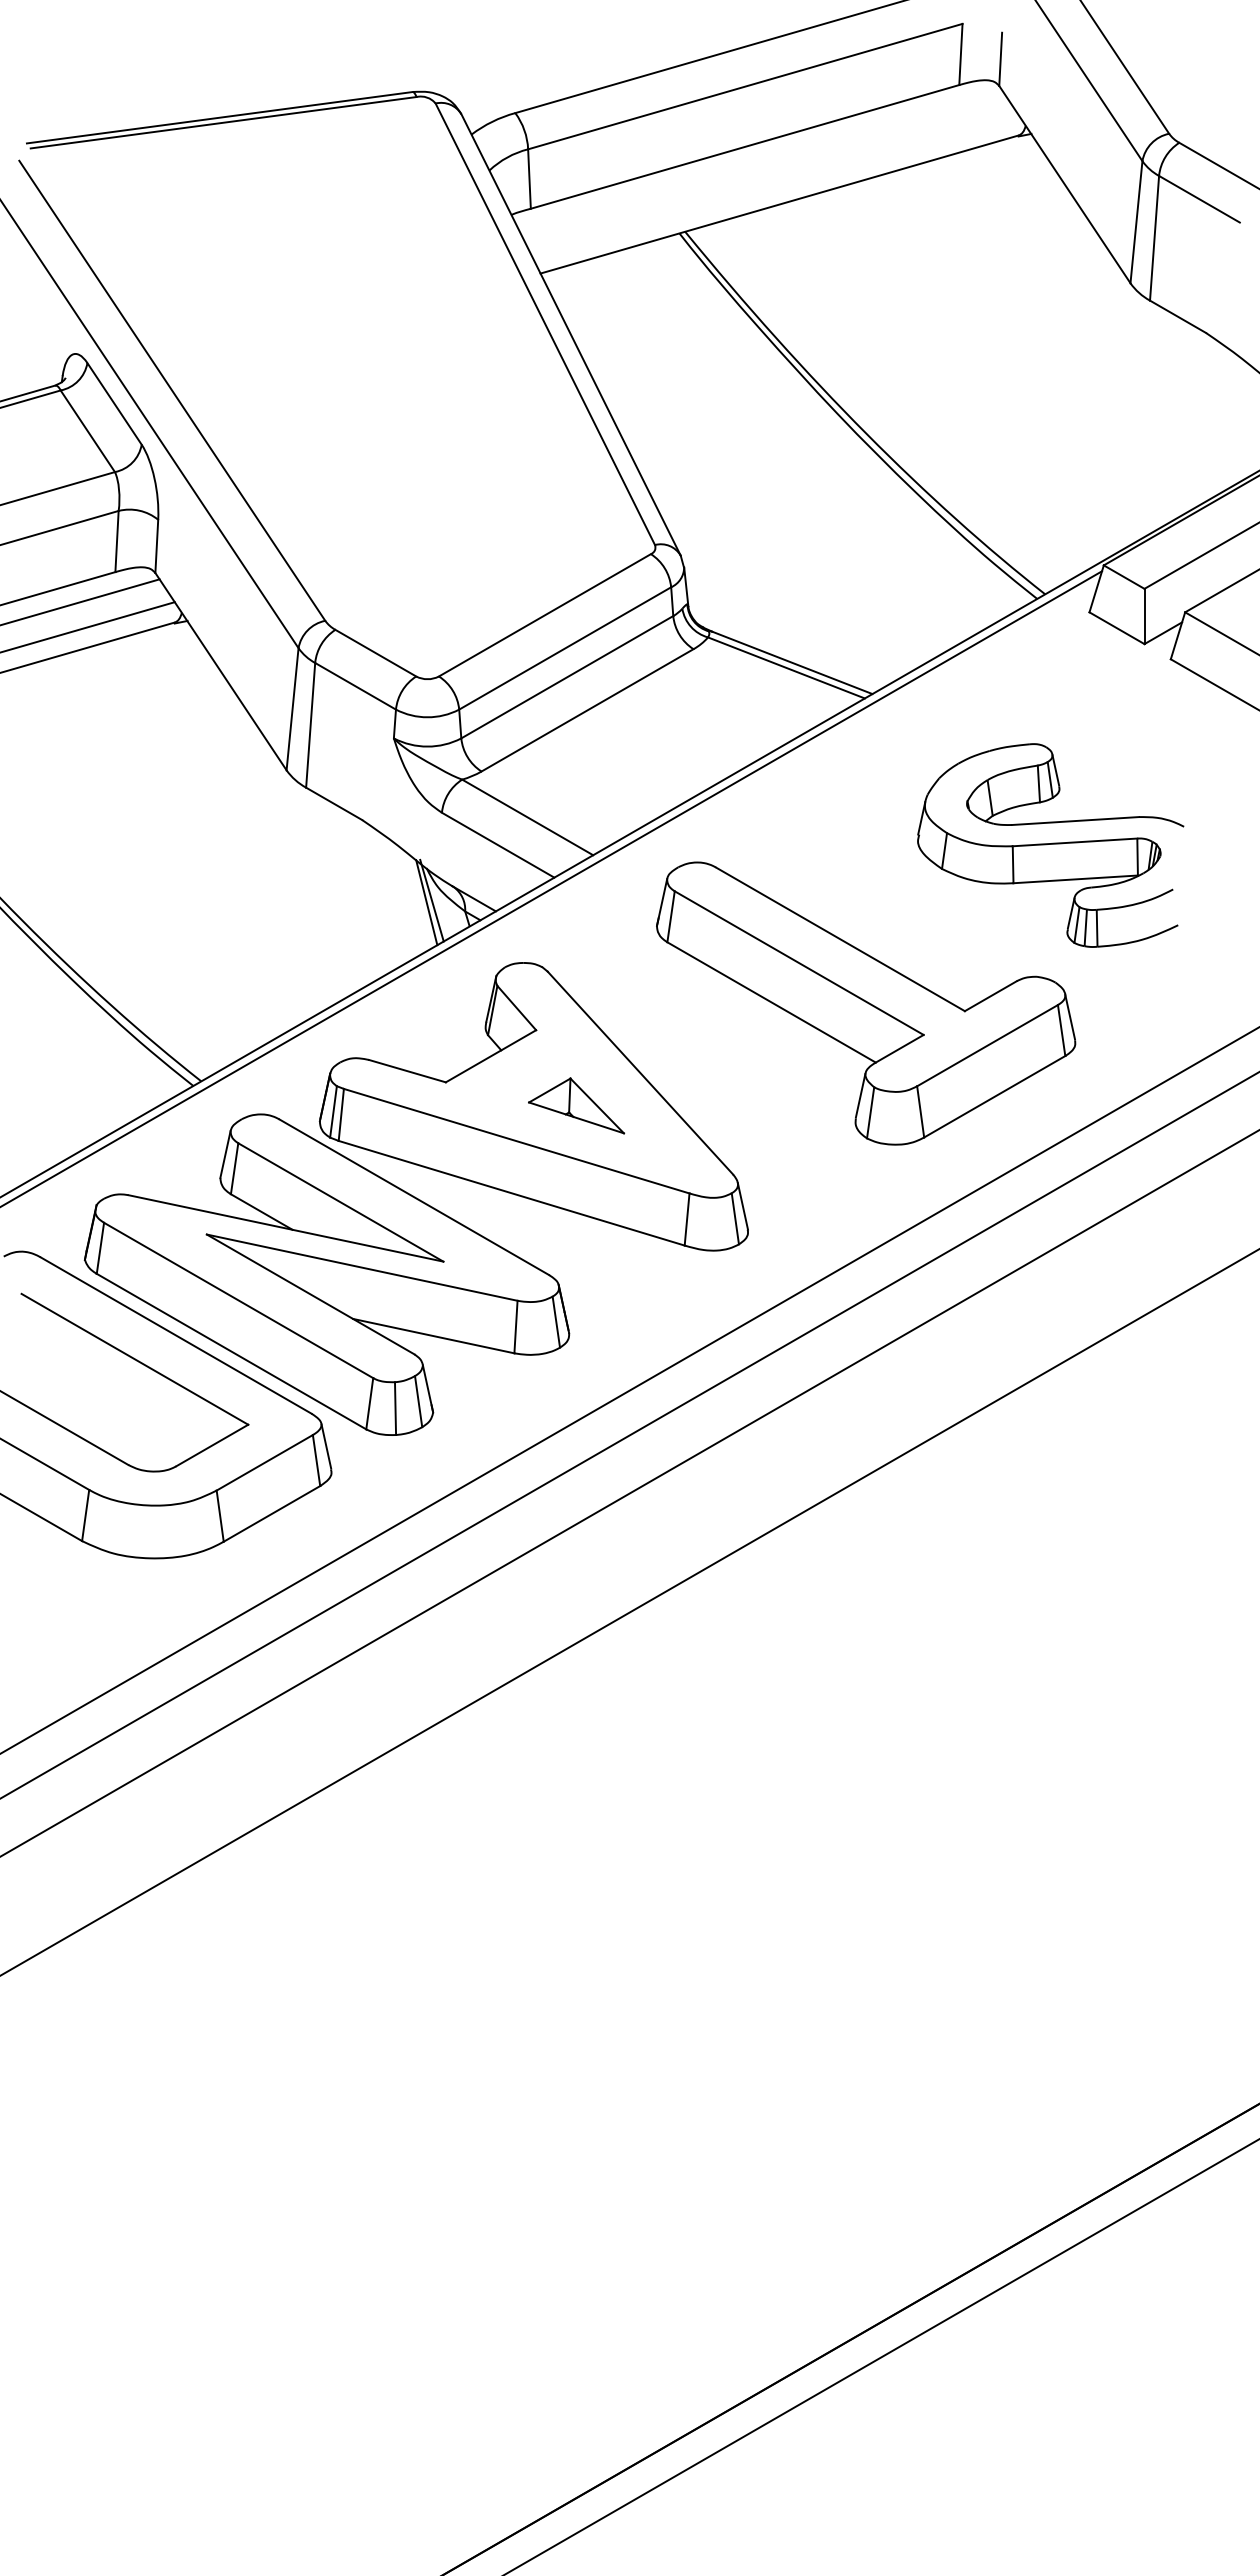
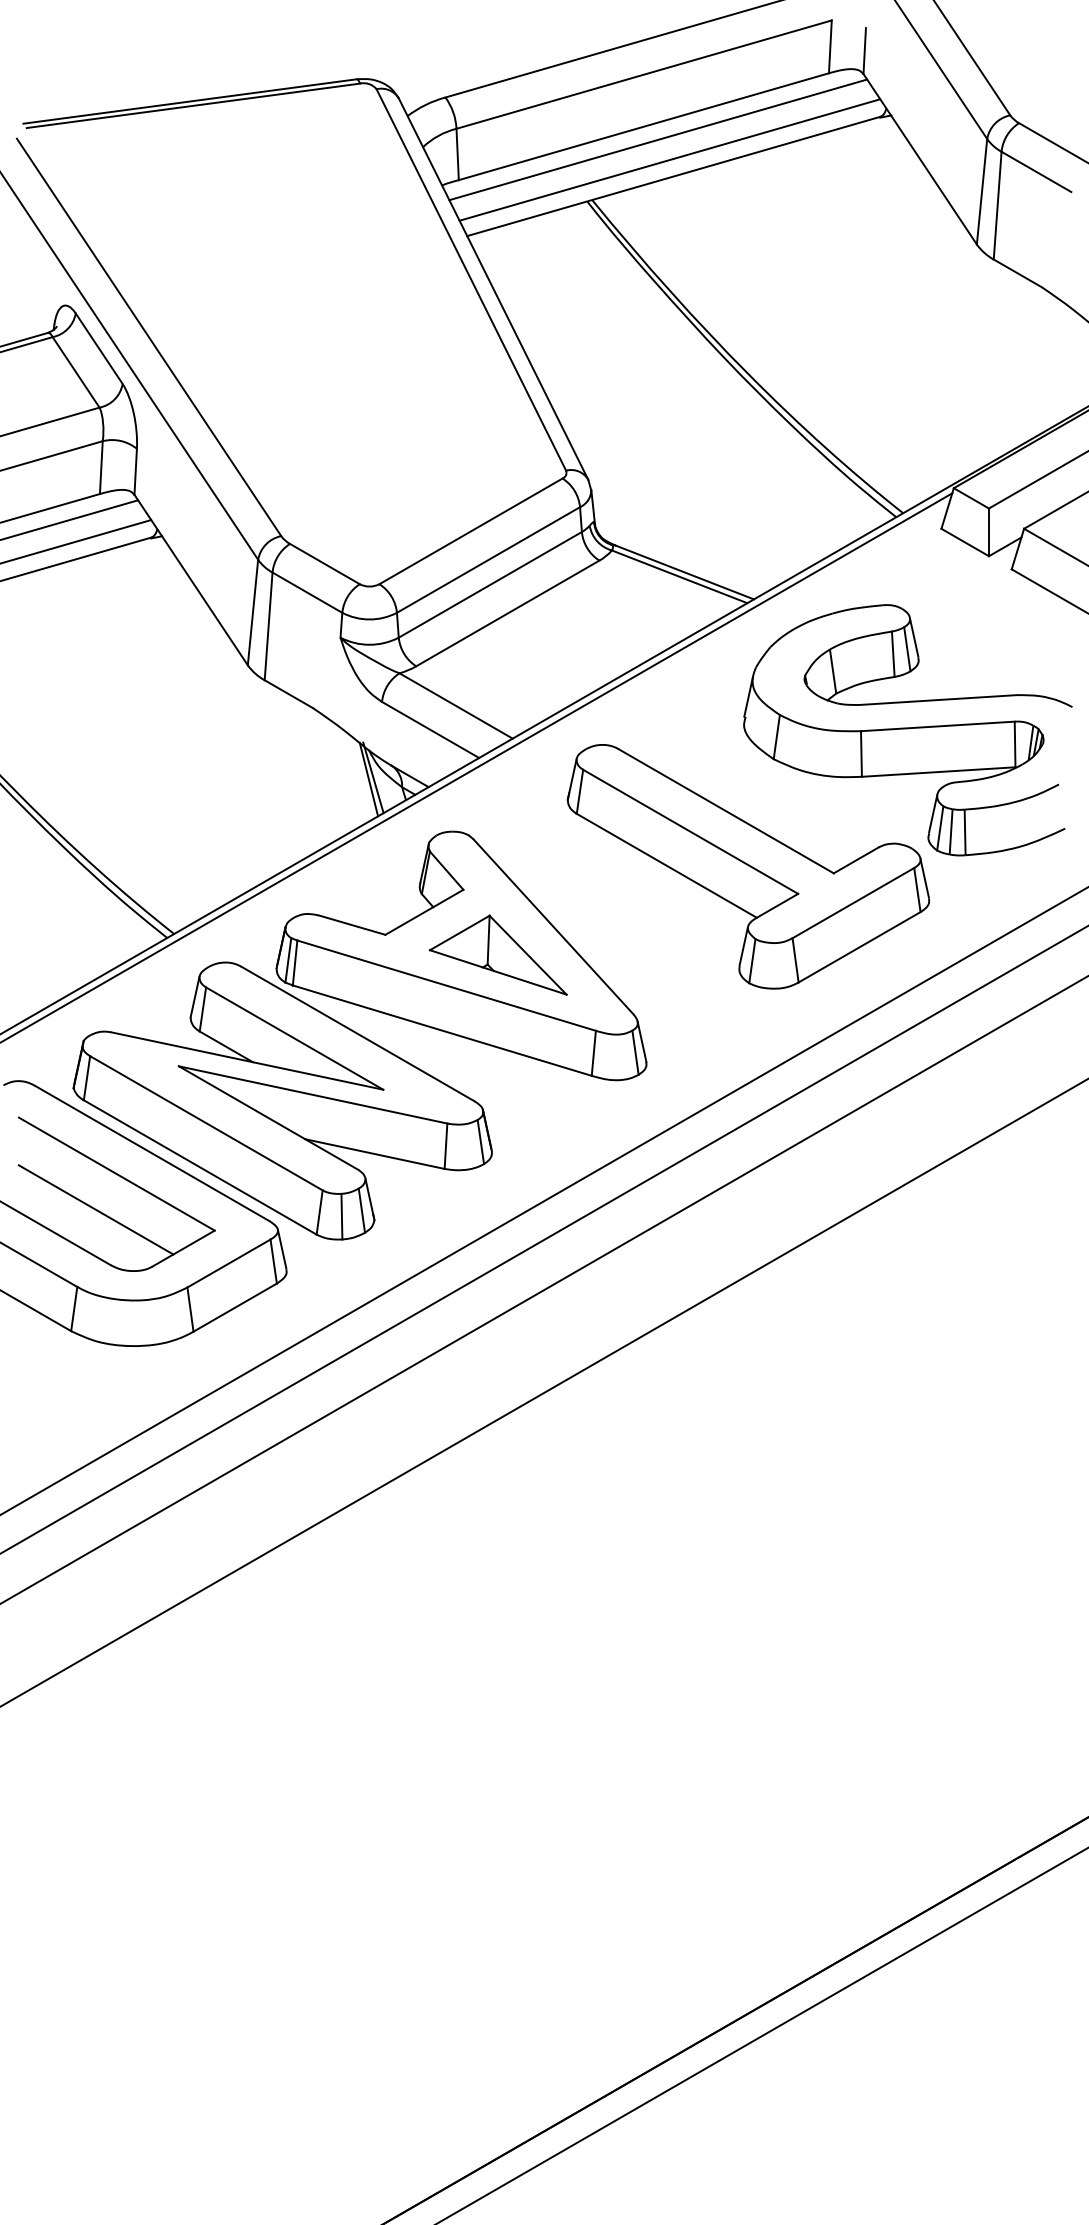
line: (761, 161) -> (658, 139), added
line: (774, 185) -> (669, 160), added
part: (1050, 845) -> (907, 730), size x1.43
part: (576, 1105) -> (498, 954), size x1.67
line: (110, 1400) -> (95, 1209), added

